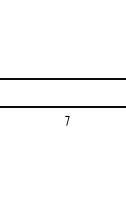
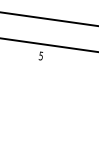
text: (67, 120) -> (41, 55), 7 -> 5

